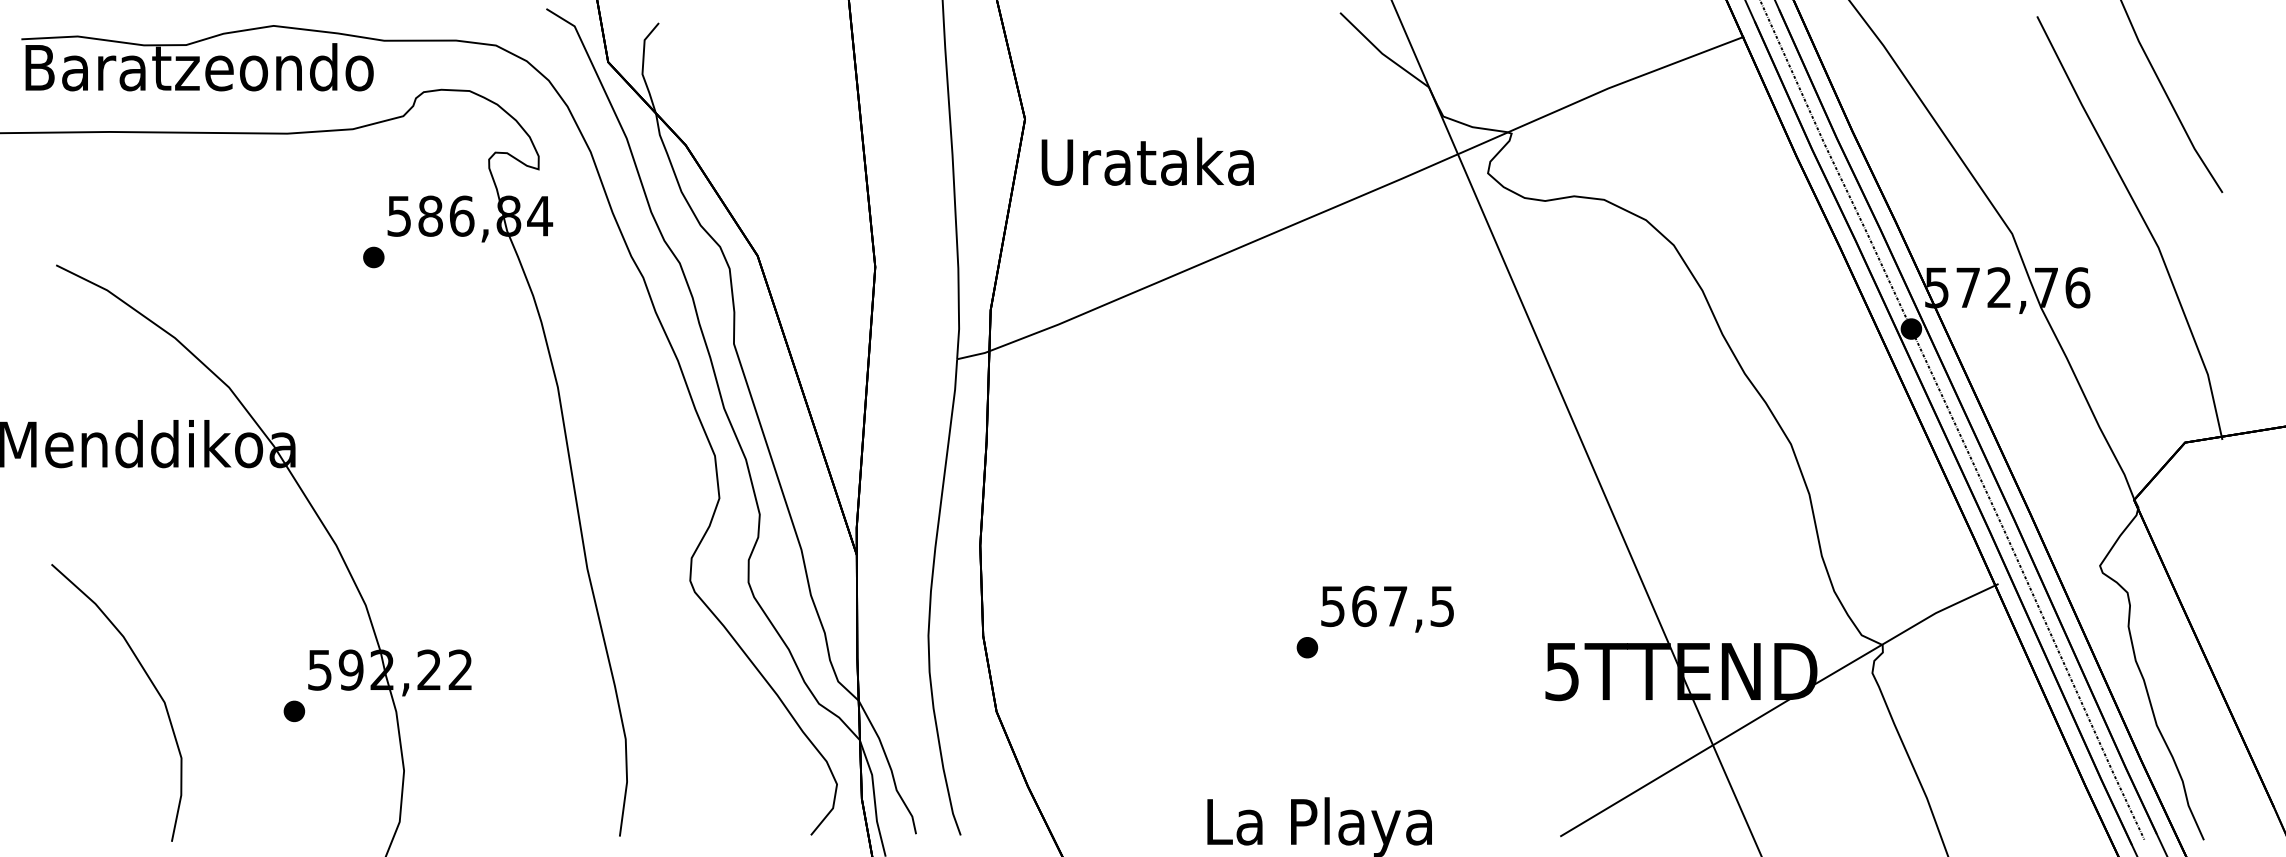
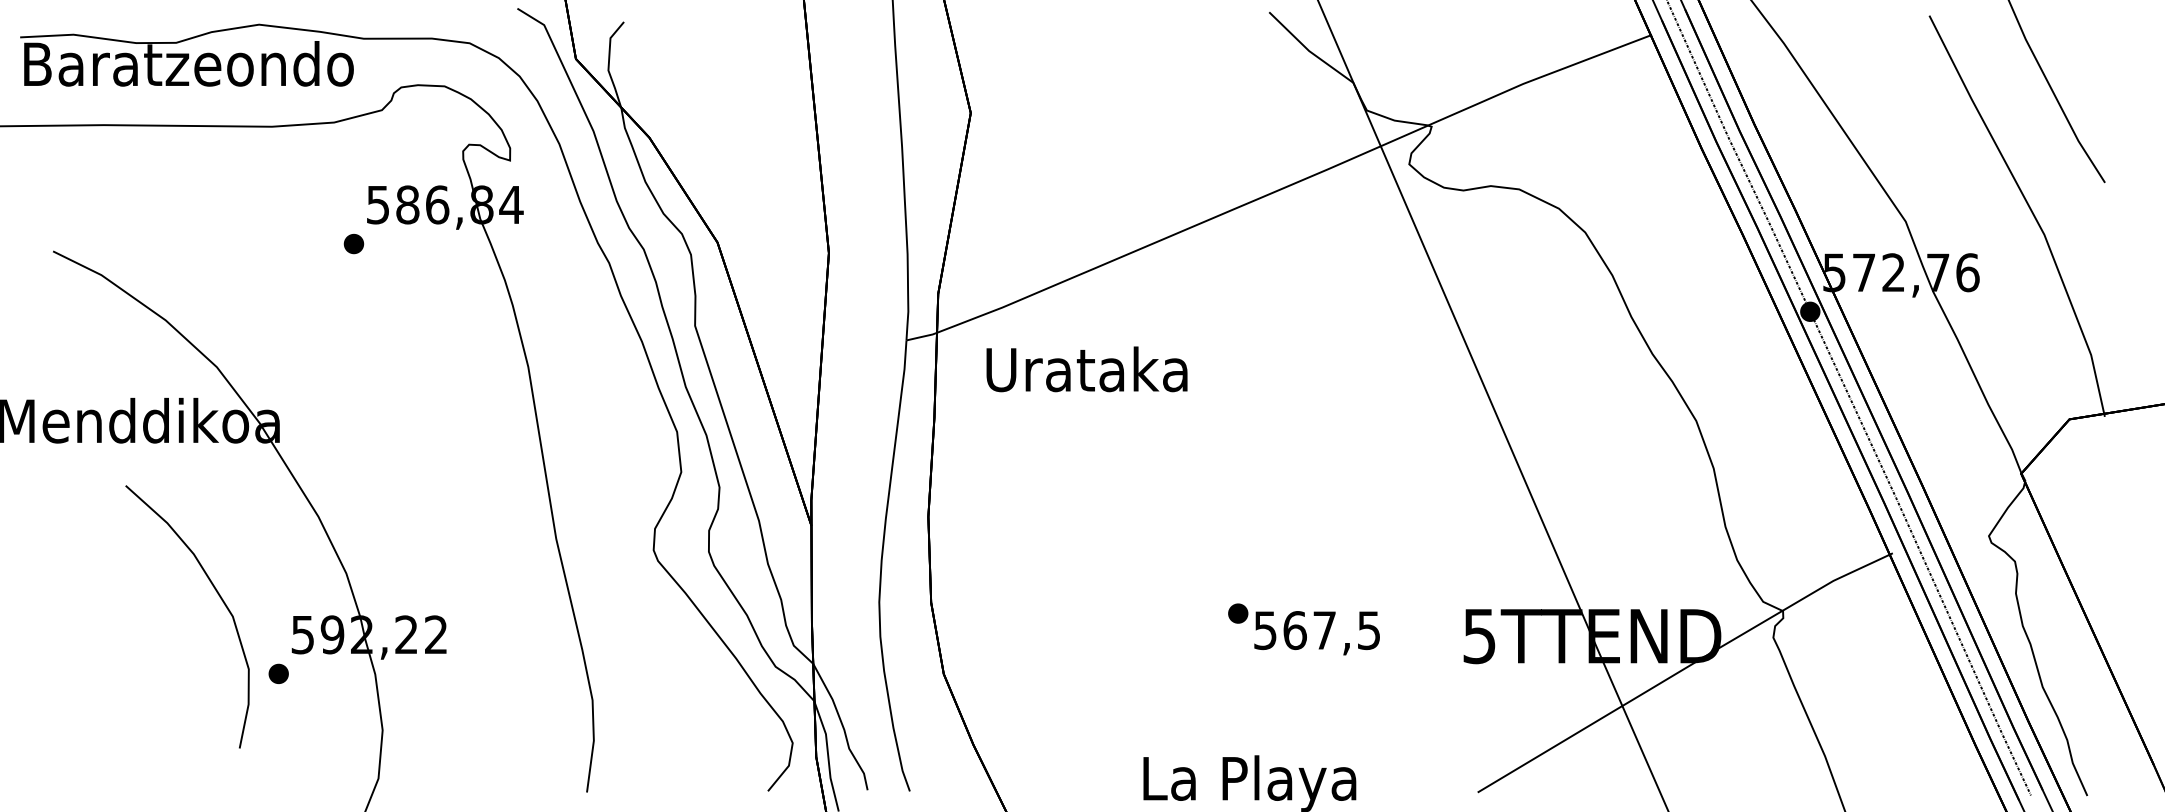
text: (1147, 161) -> (1086, 369), moved
text: (1386, 609) -> (1316, 633), moved
curve: (148, 679) -> (217, 594), moved

